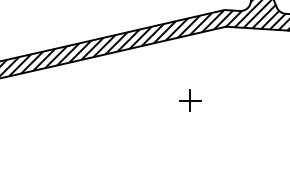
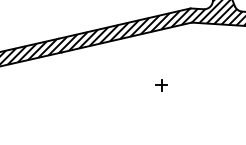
part: (190, 100) -> (161, 85), size x0.6

